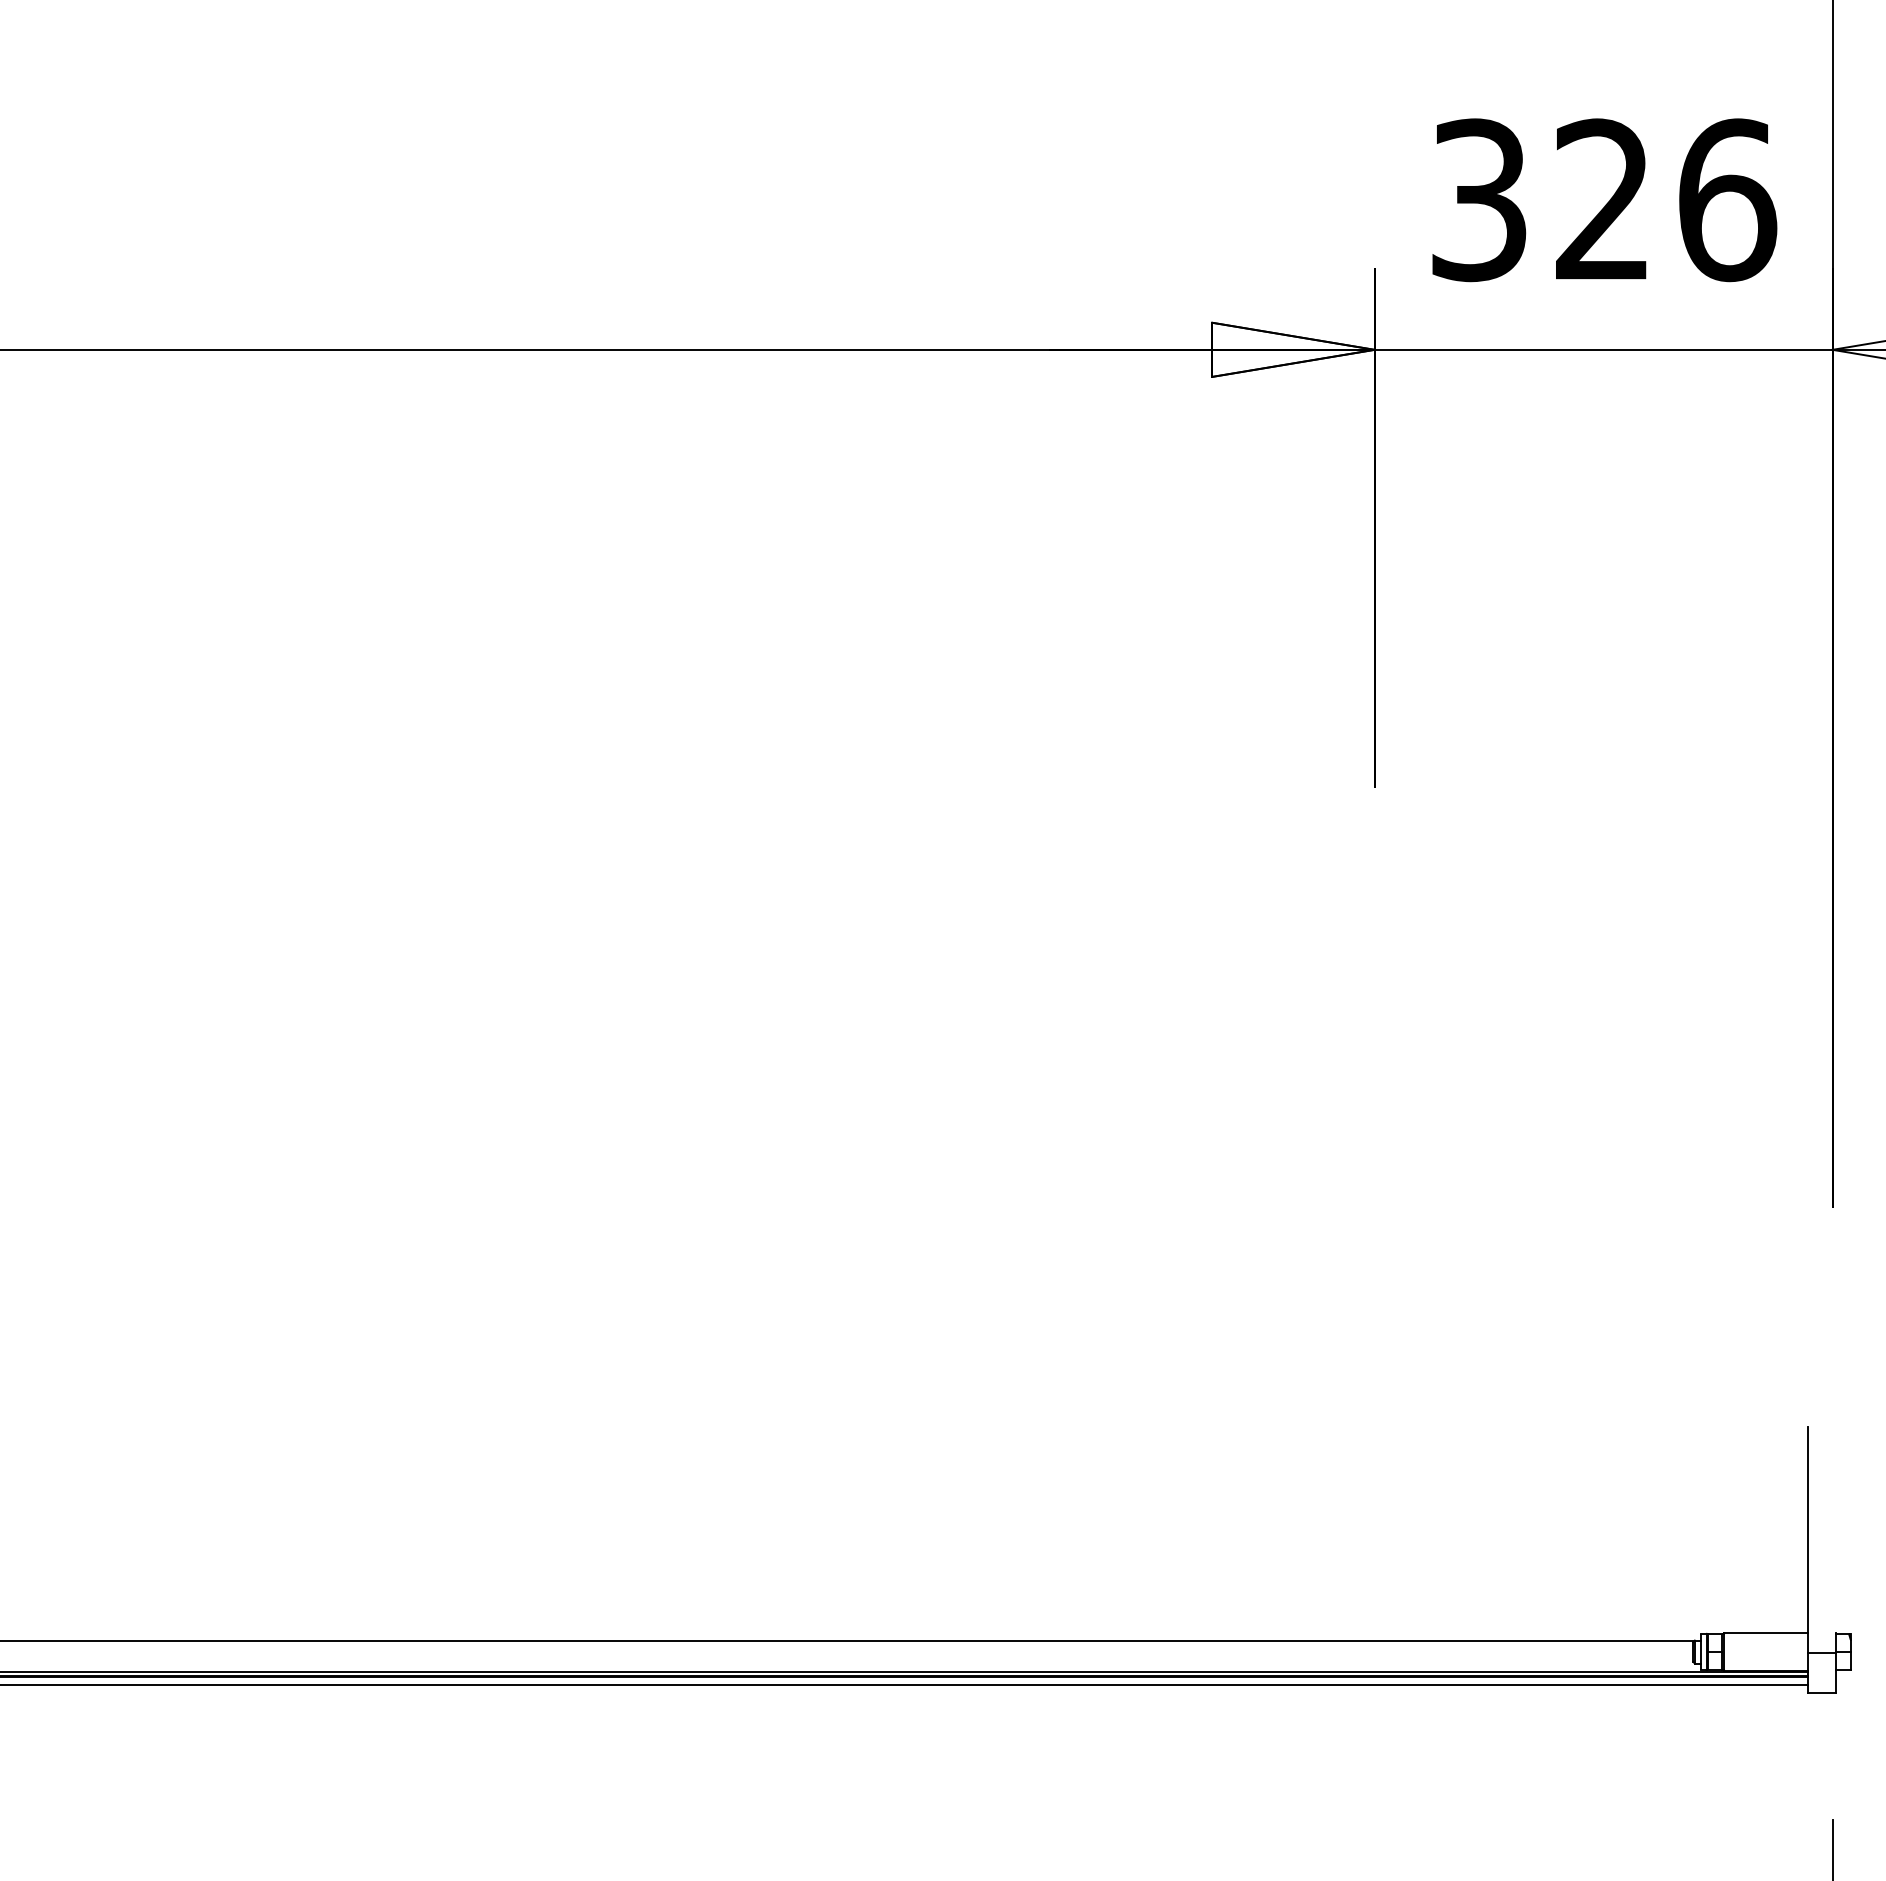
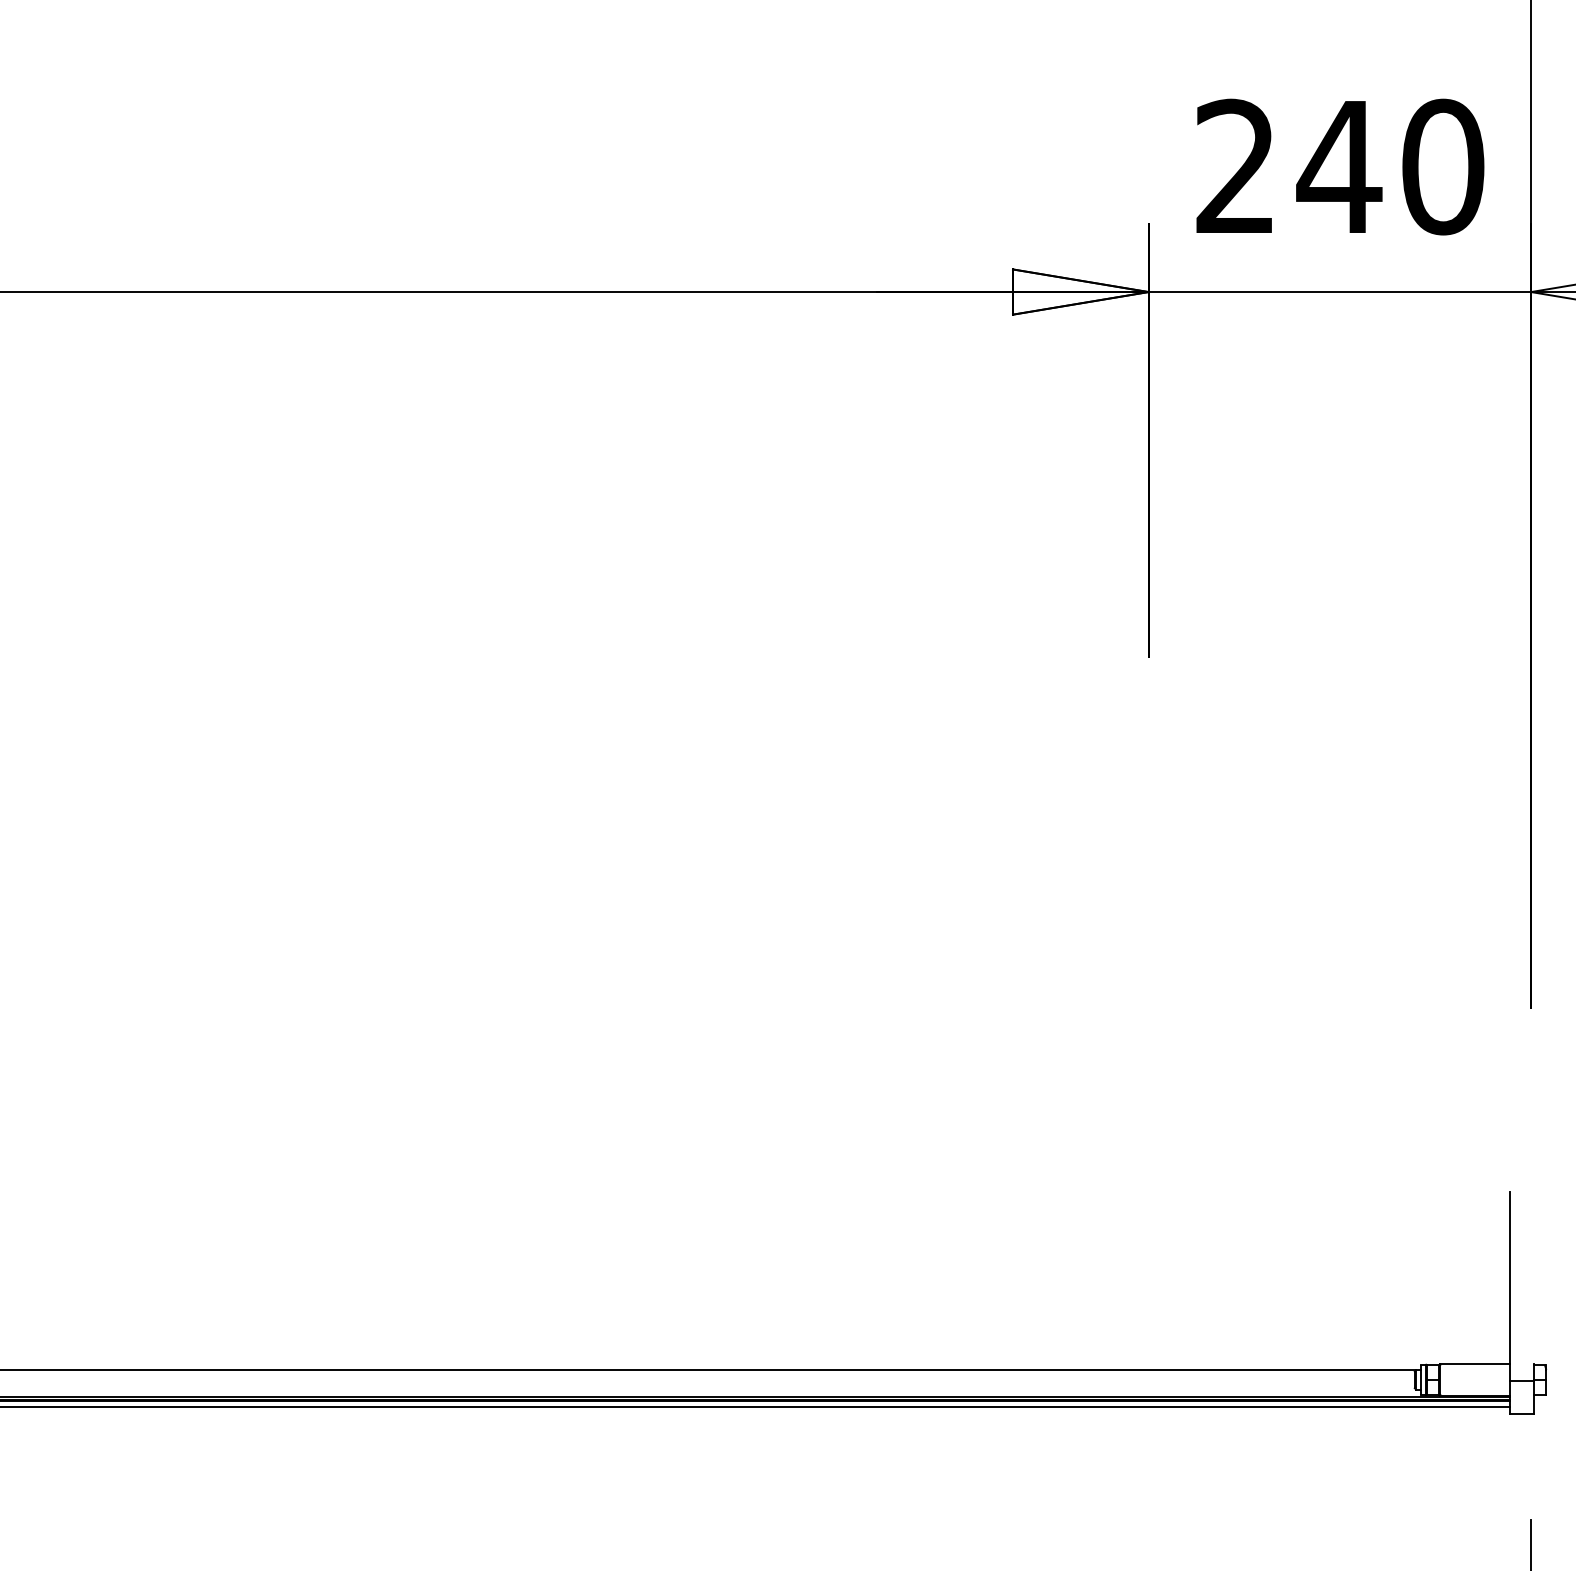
text: (1604, 200) -> (1340, 167), 326 -> 240

